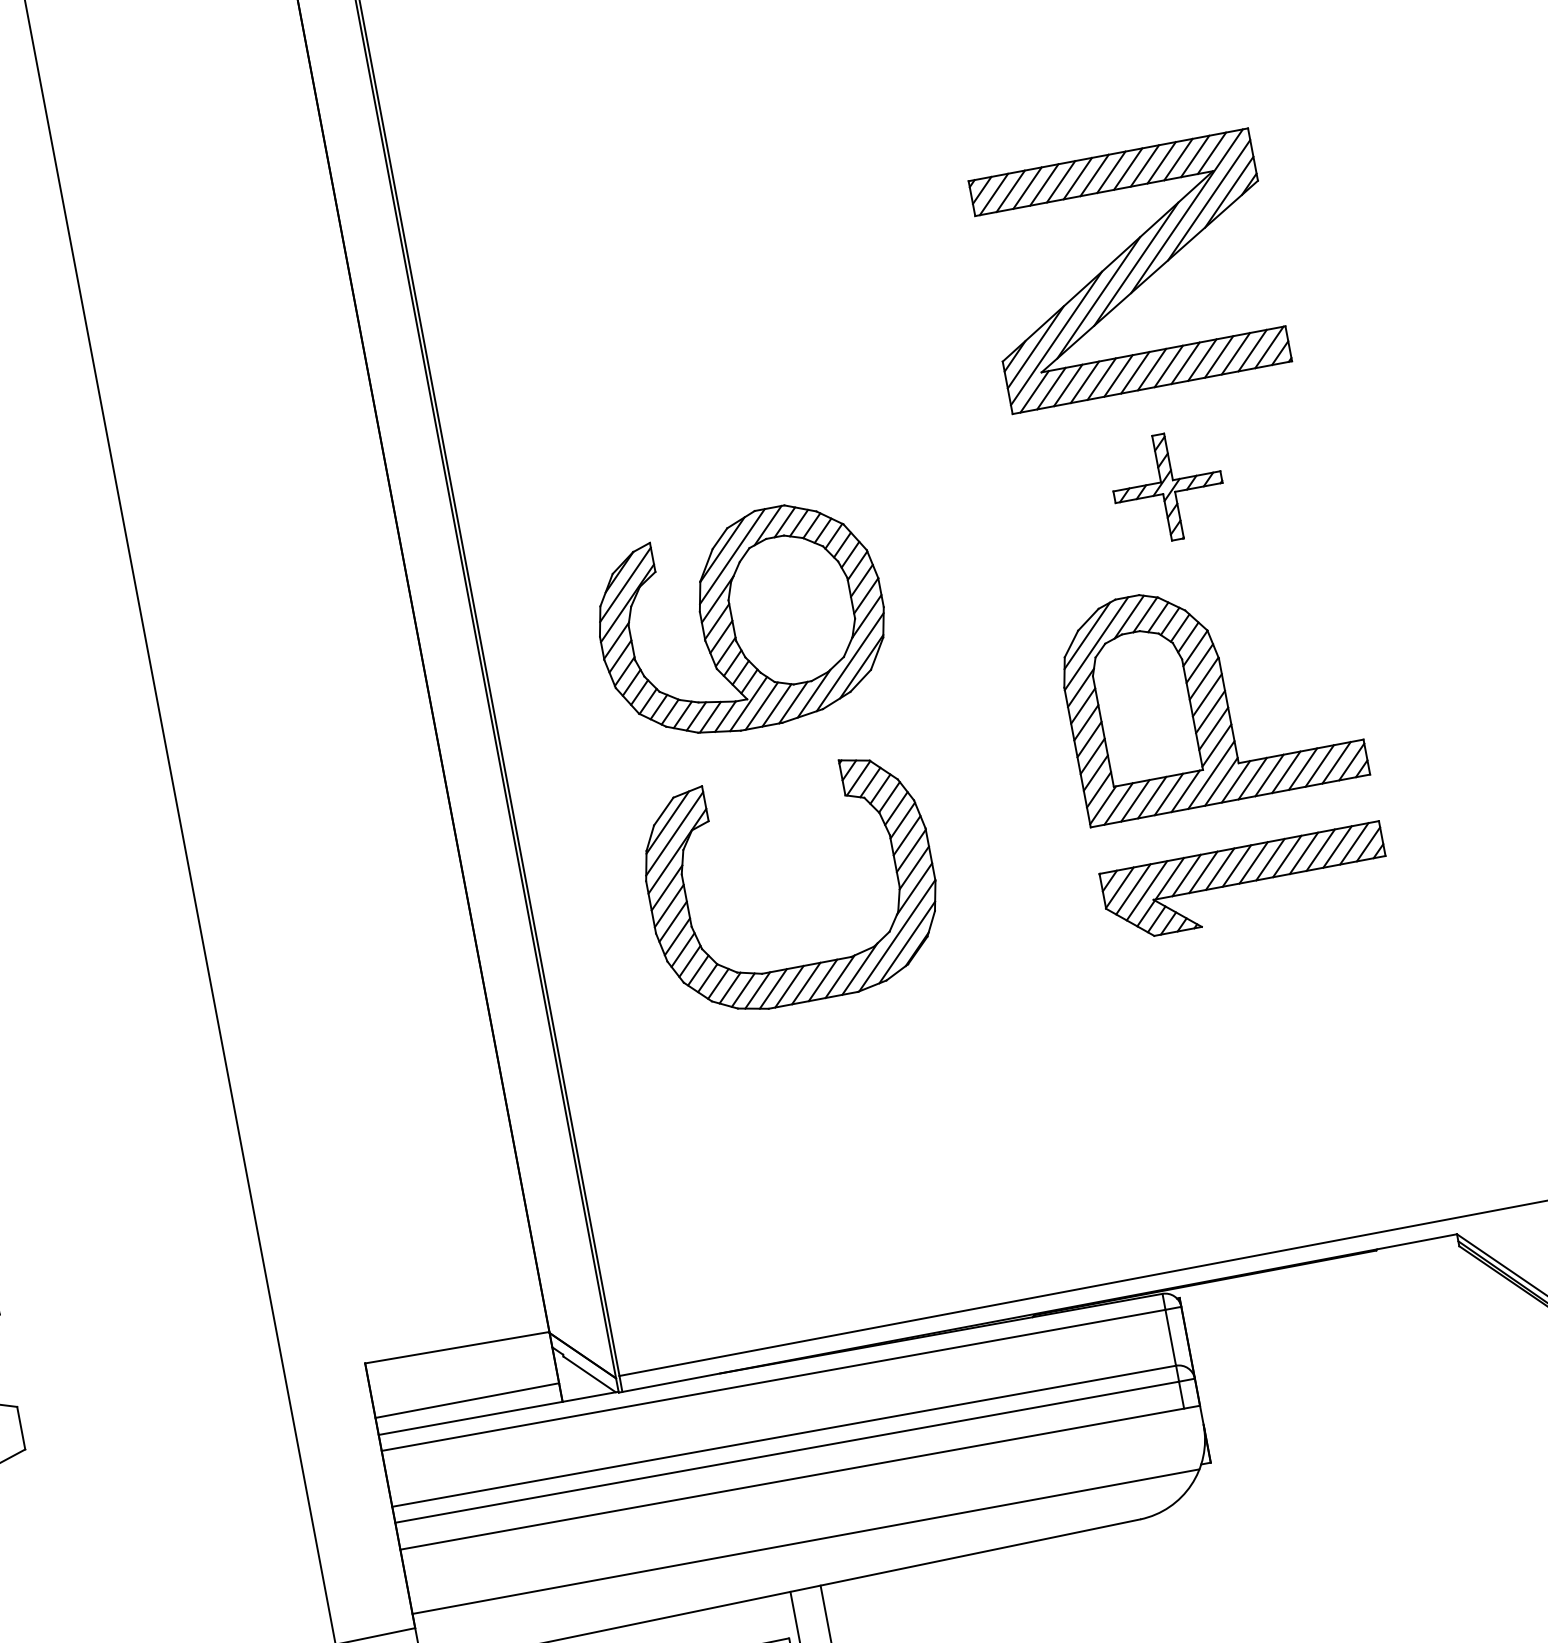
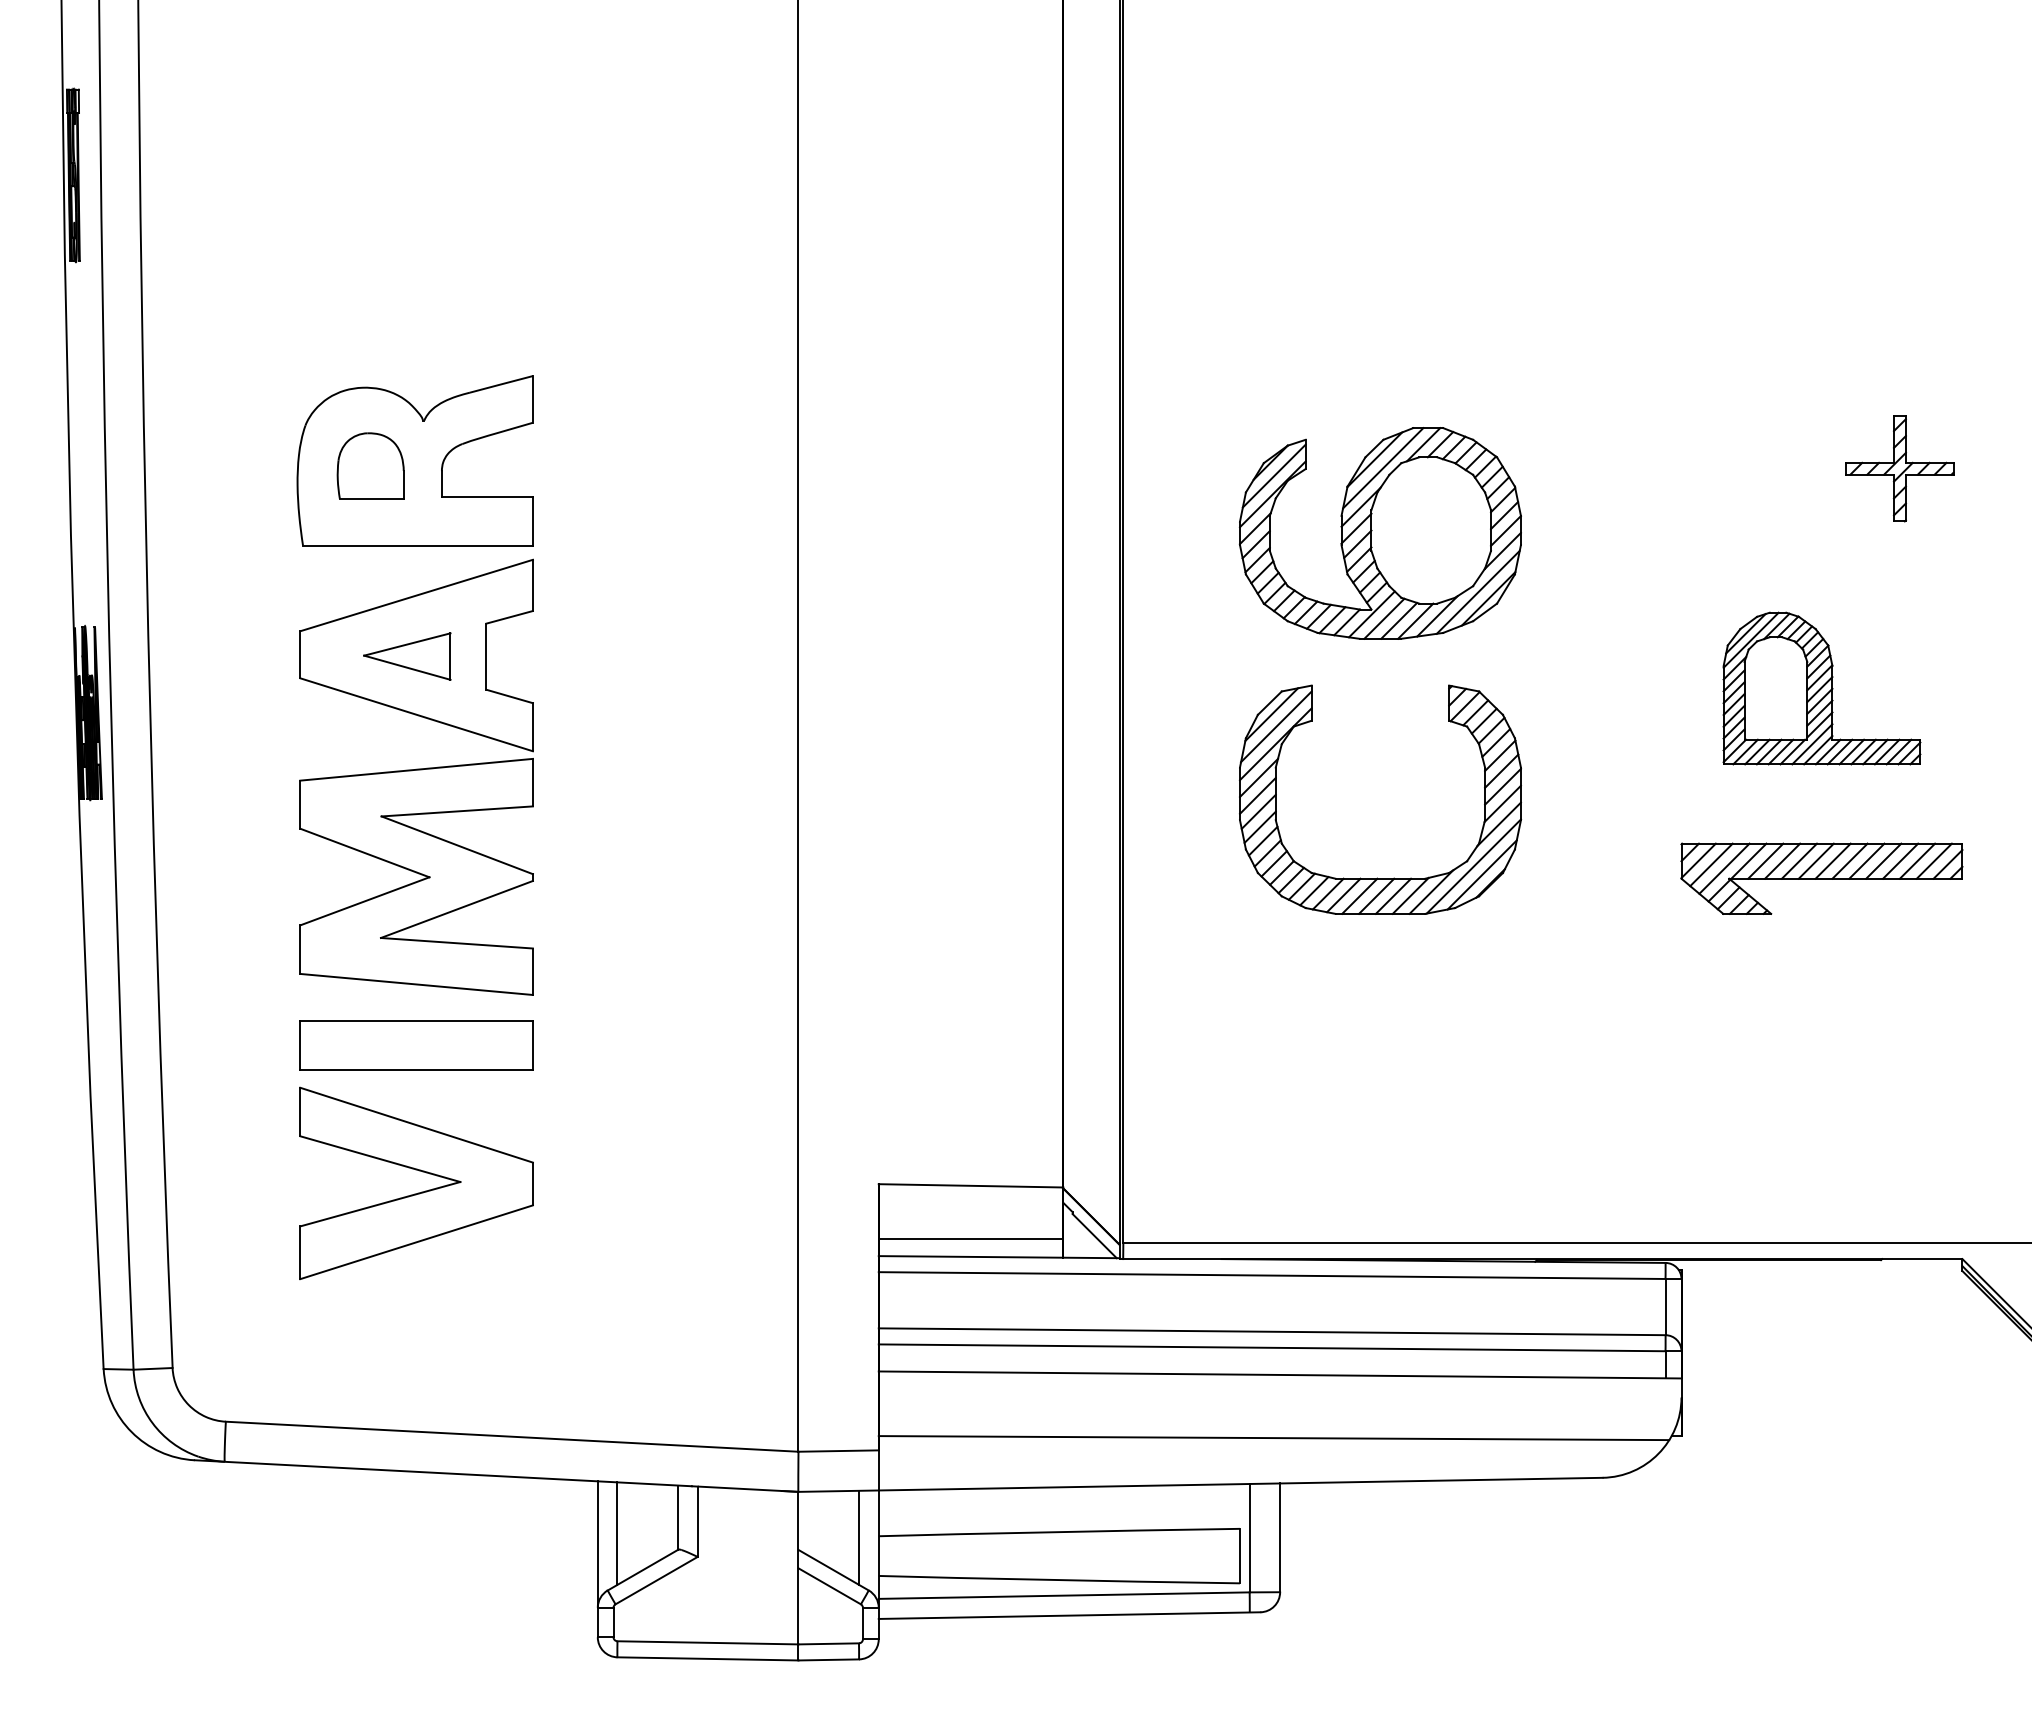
part: (1129, 271) -> (1821, 264), removed
part: (1167, 487) -> (1899, 468), moved
part: (1209, 693) -> (1821, 688), size x0.7

